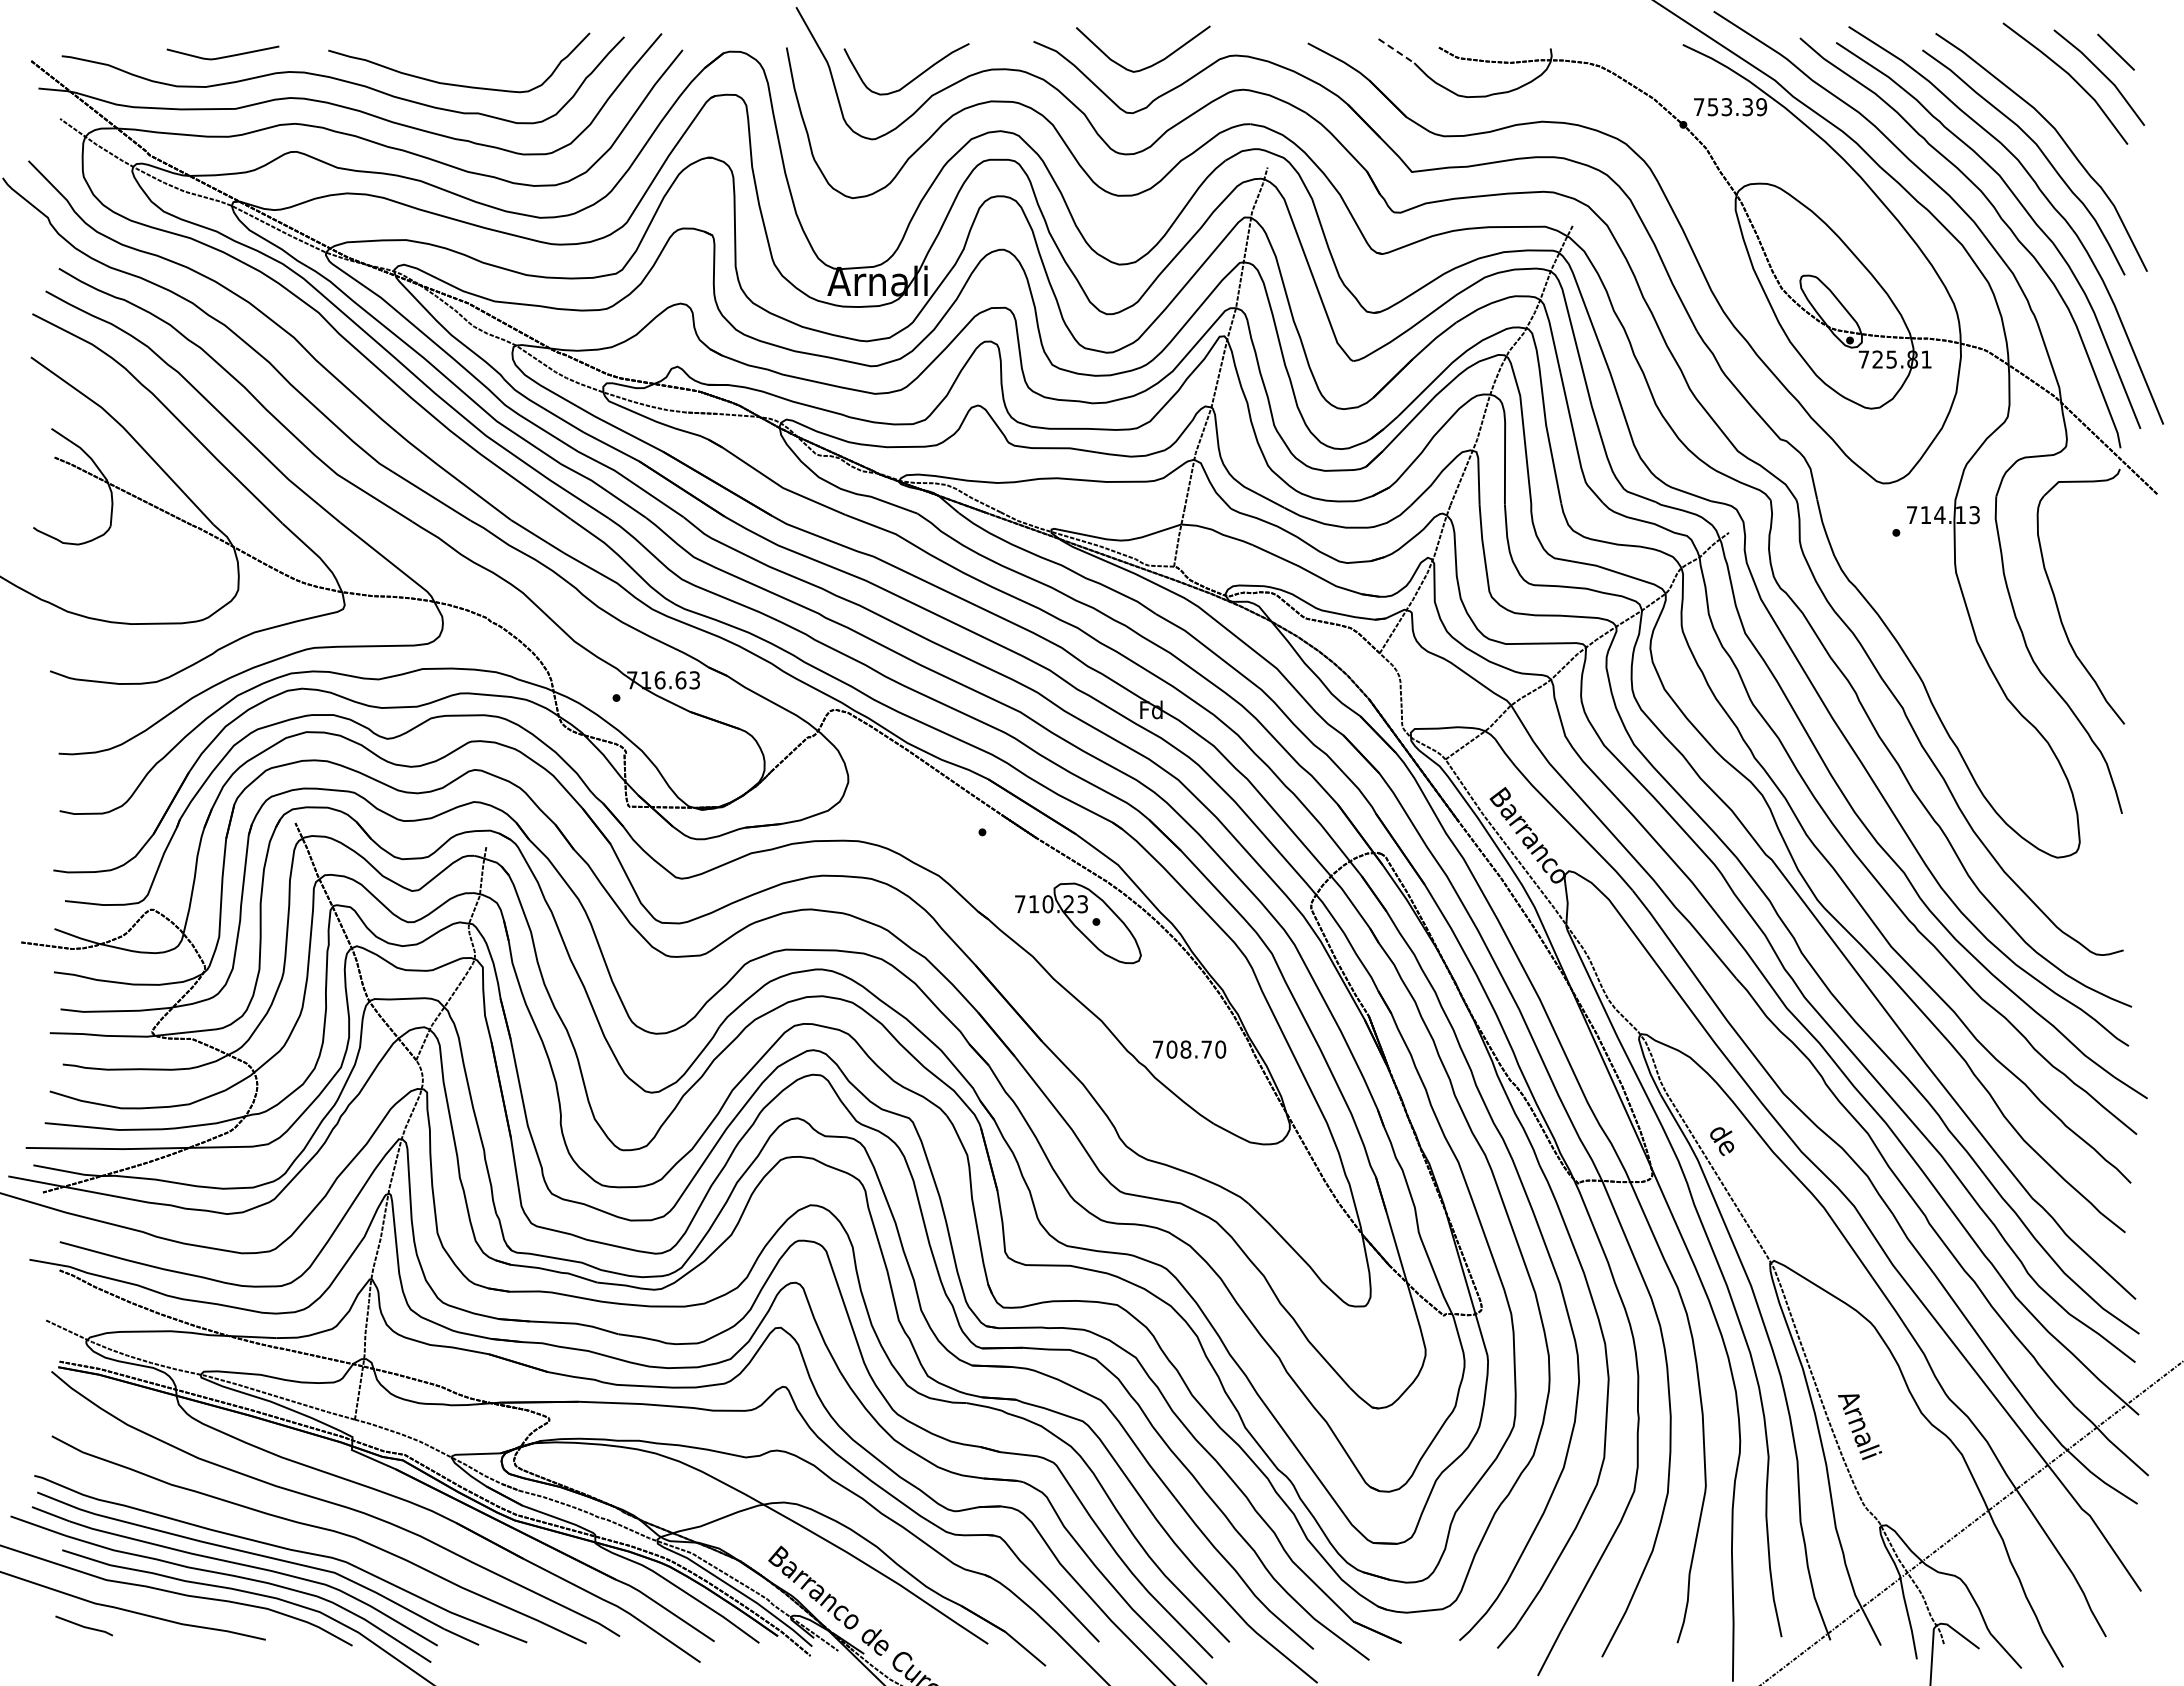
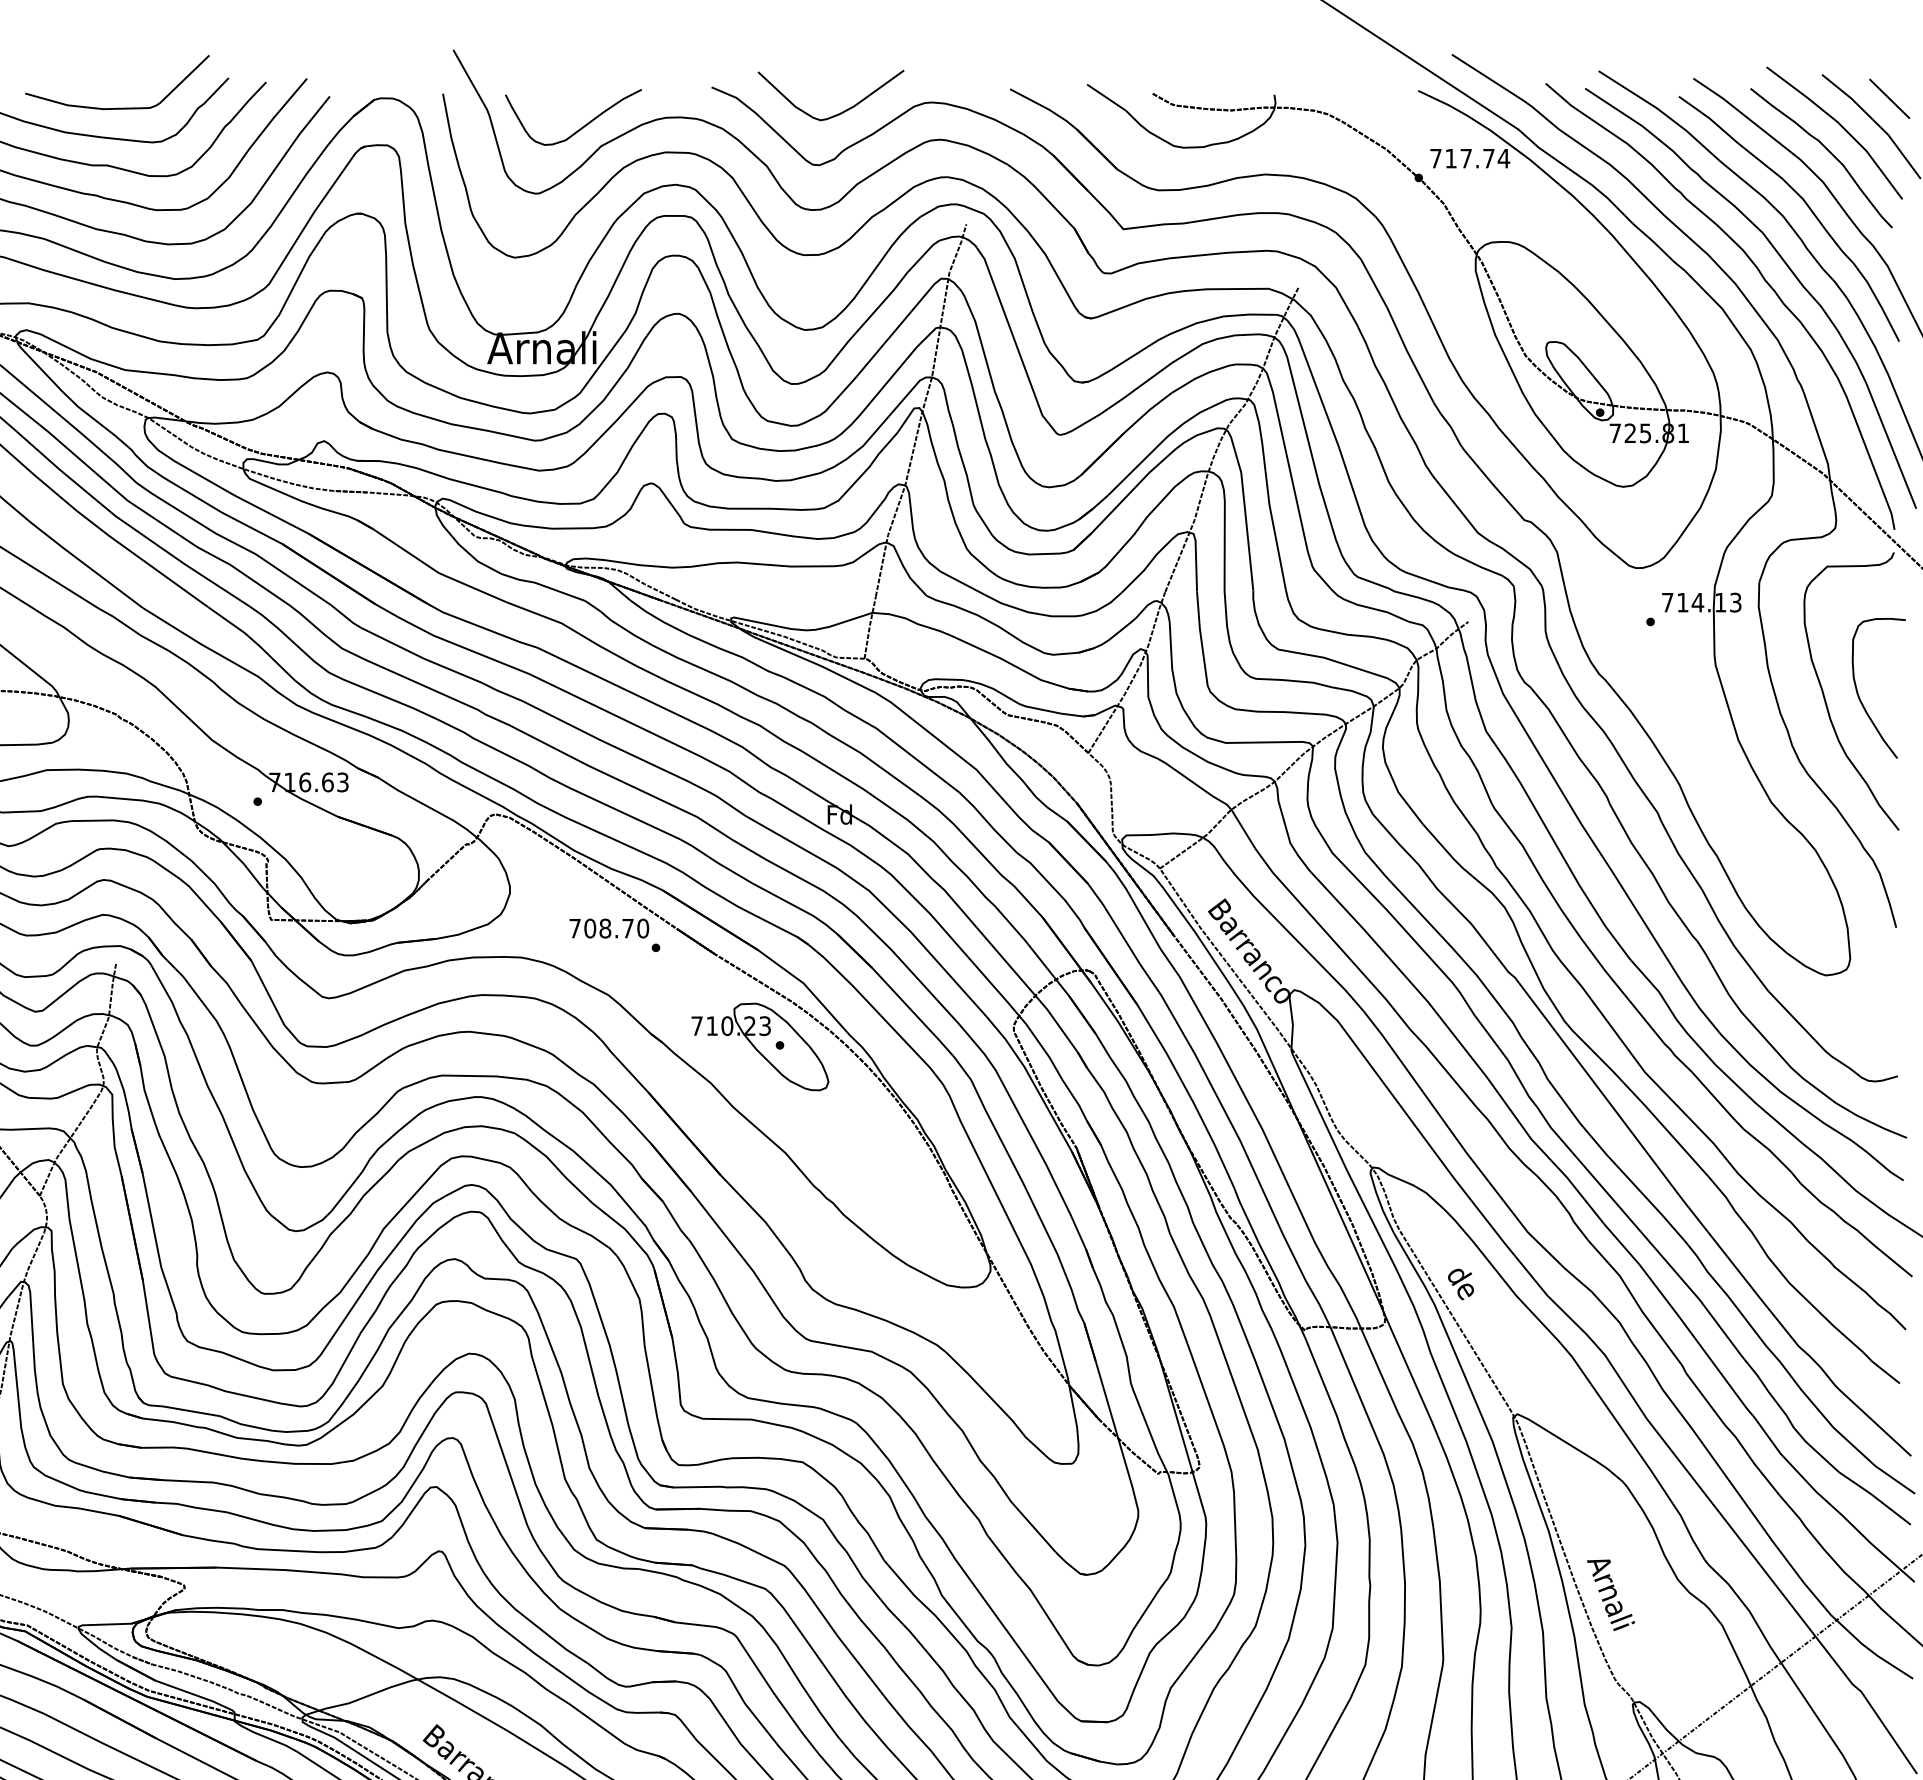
line: (1396, 51) -> (1106, 98), dashed -> solid
curve: (487, 60) -> (117, 107), added
curve: (2058, 99) -> (1827, 150), added
text: (1737, 107) -> (1477, 159), 753.39 -> 717.74
curve: (2088, 600) -> (1859, 695), added
text: (1189, 1049) -> (609, 928), moved

